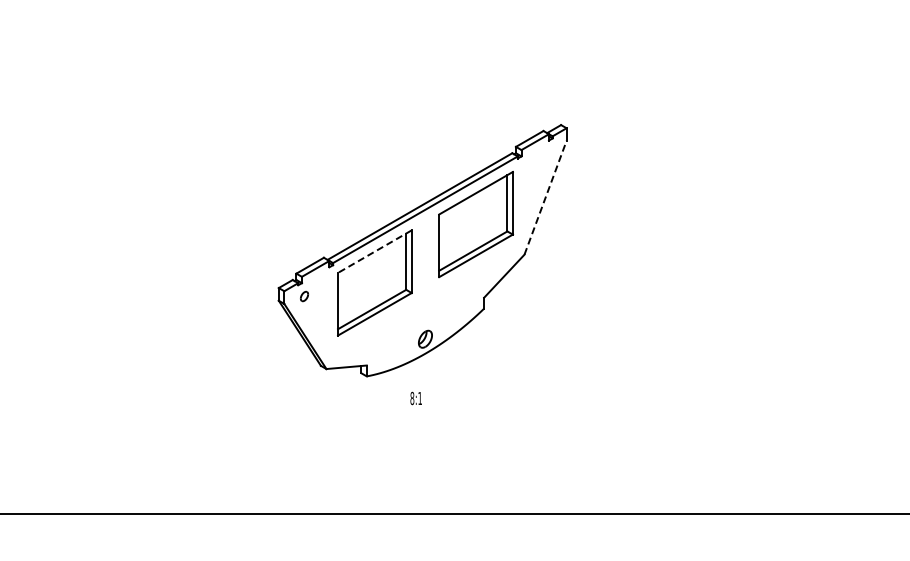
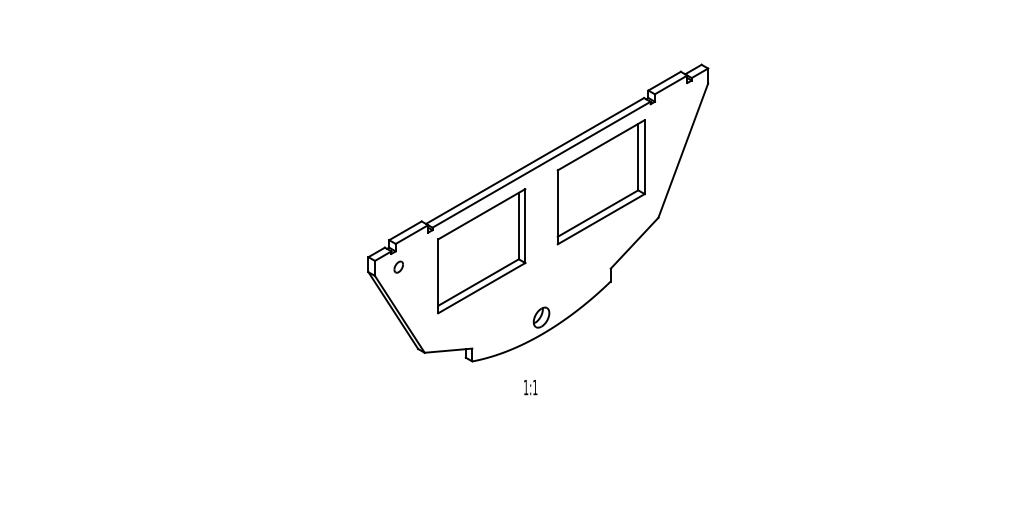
line: (545, 197) -> (683, 150), dashed -> solid
line: (374, 251) -> (481, 214), dashed -> solid
text: (412, 398) -> (526, 387), 8:1 -> 1:1

